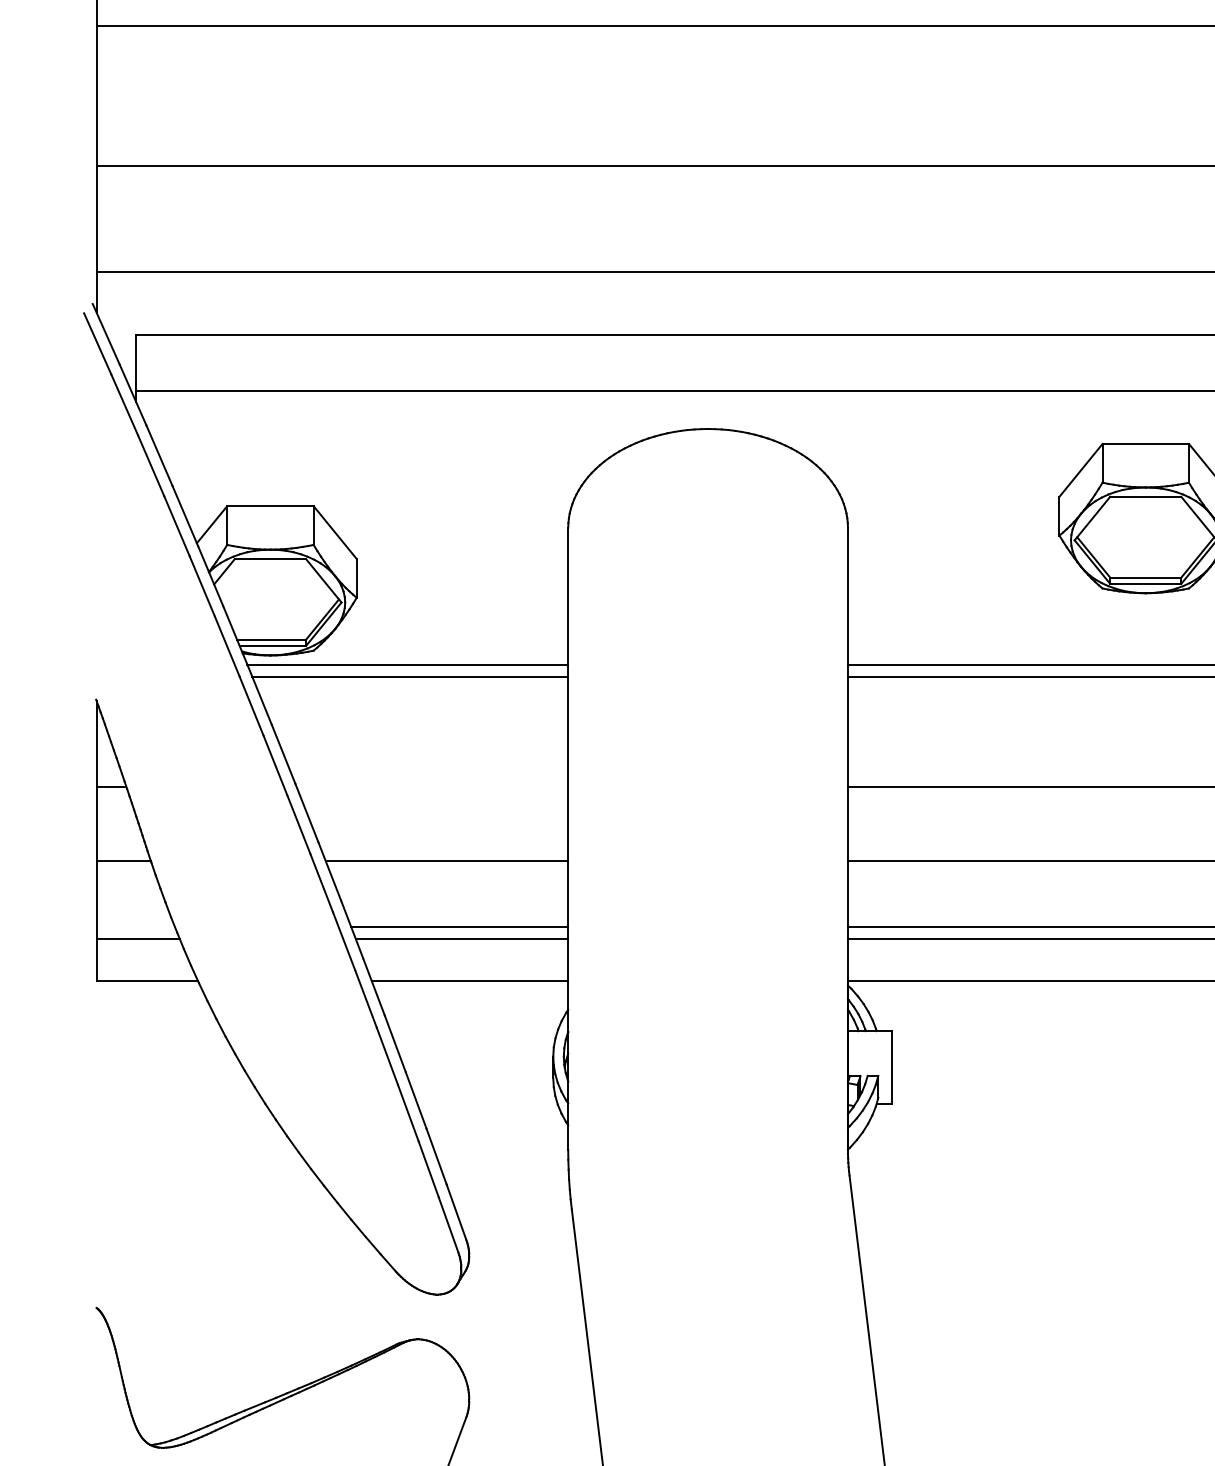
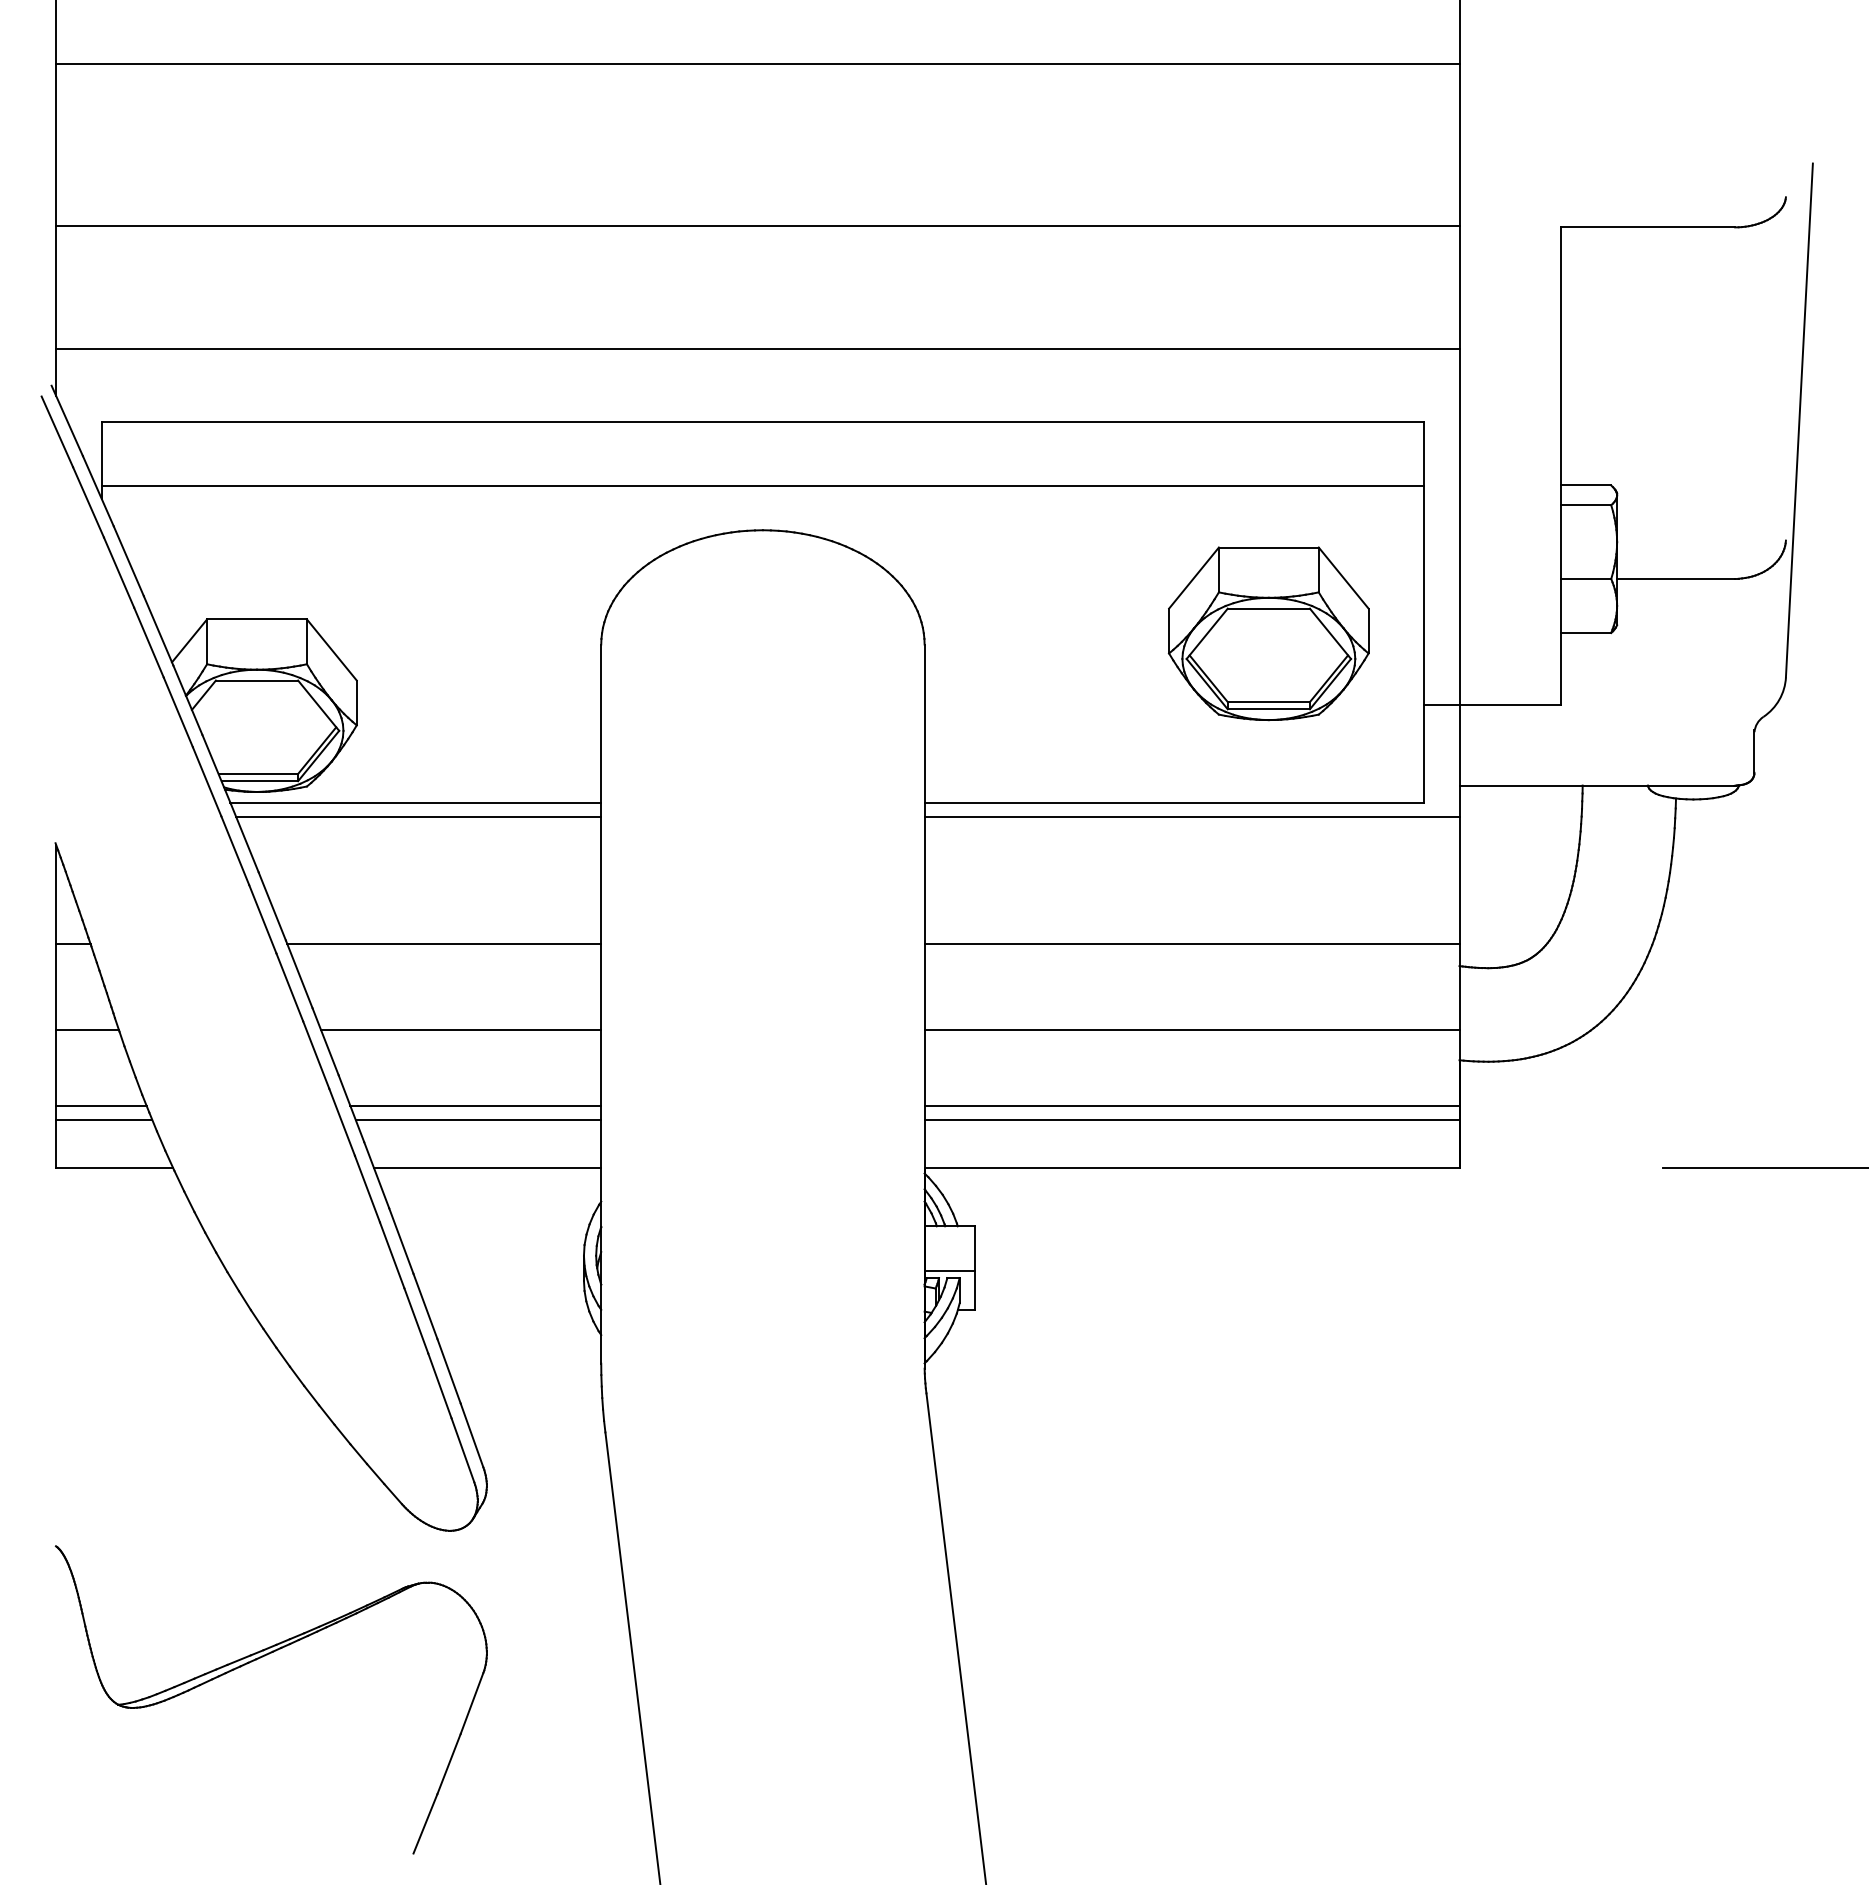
line: (432, 787) -> (444, 944), added
line: (135, 926) -> (101, 1105), added
line: (869, 1069) -> (949, 1270), added

